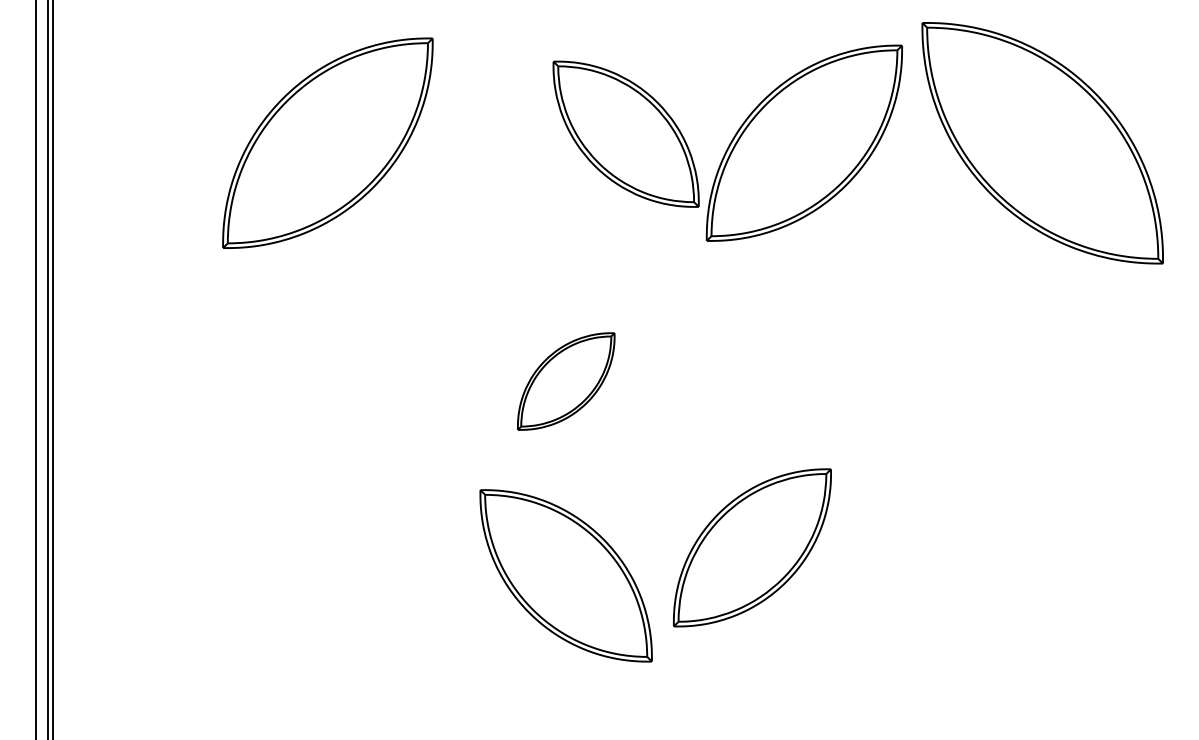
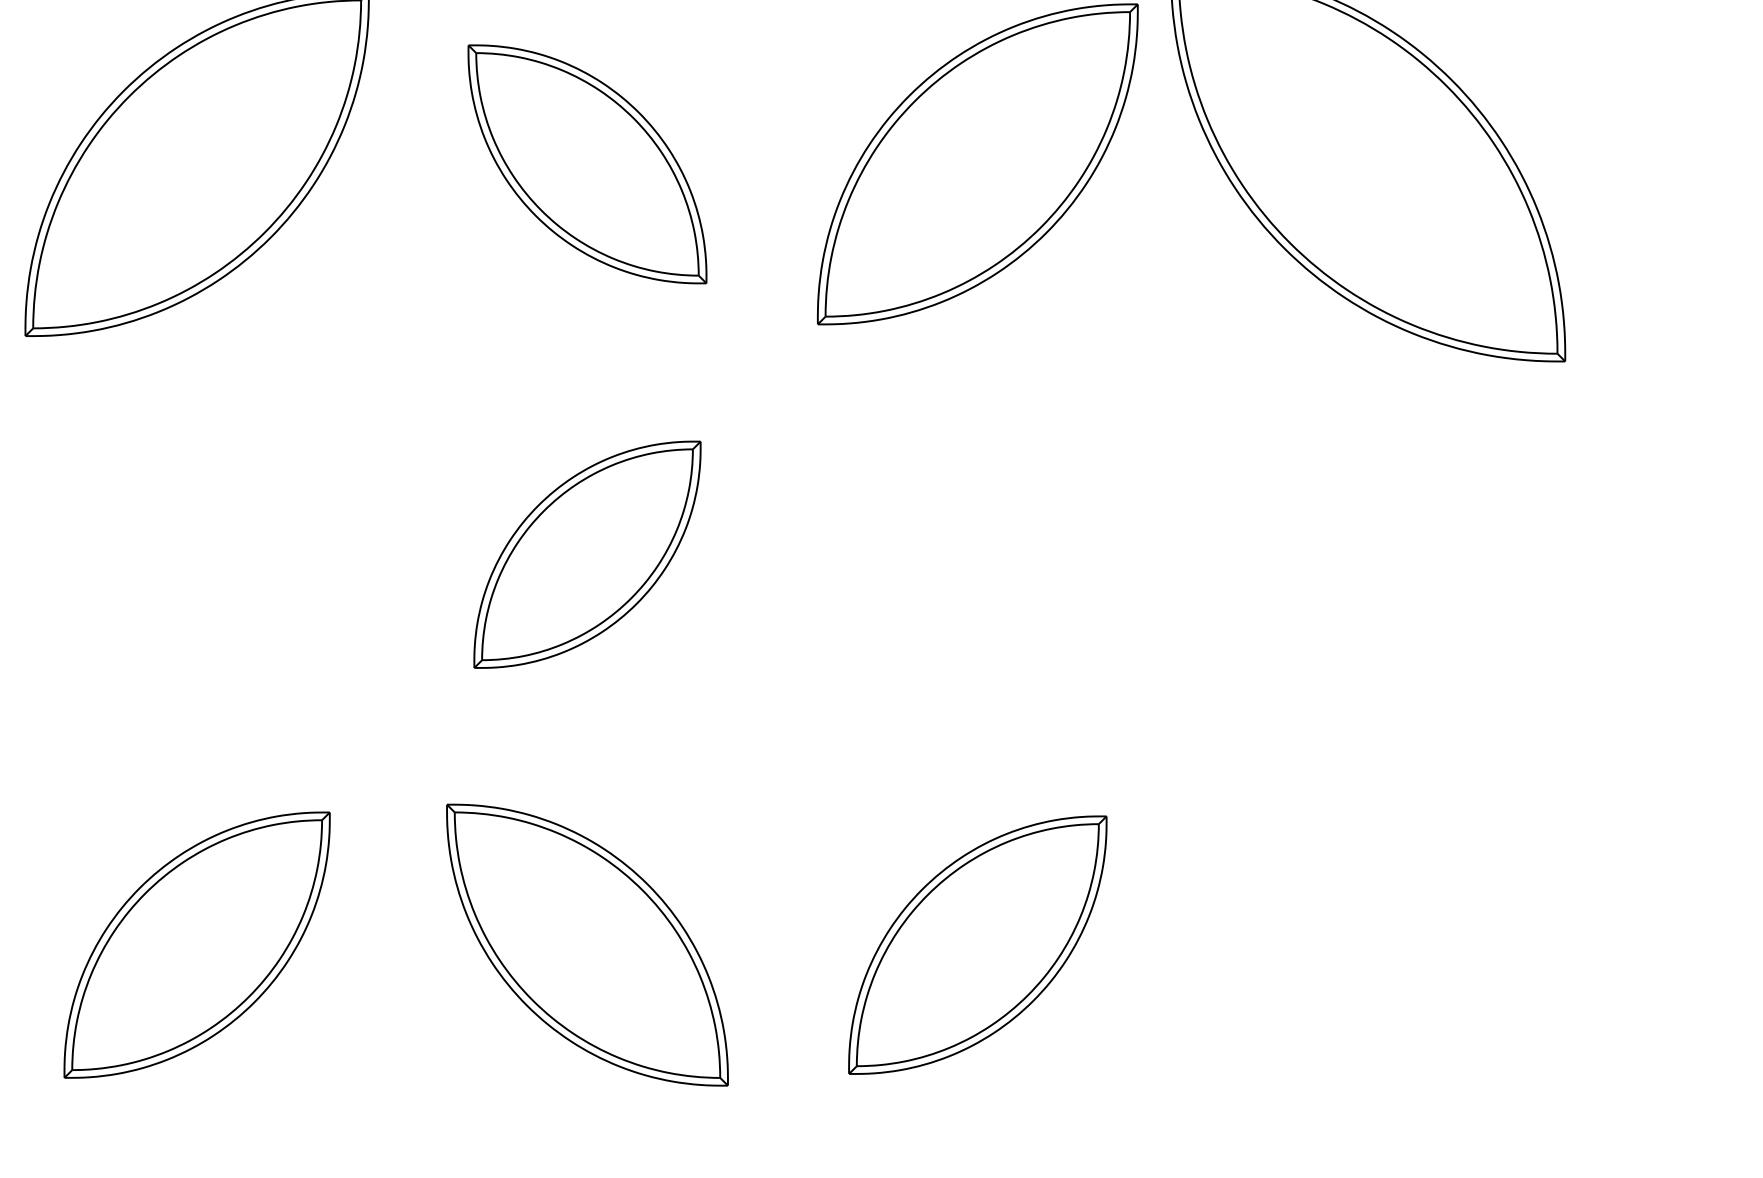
part: (625, 133) -> (586, 163), moved
part: (566, 381) -> (588, 554), size x1.43
part: (752, 547) -> (977, 944), moved
part: (565, 575) -> (586, 944), moved
part: (327, 619) -> (196, 944), added

